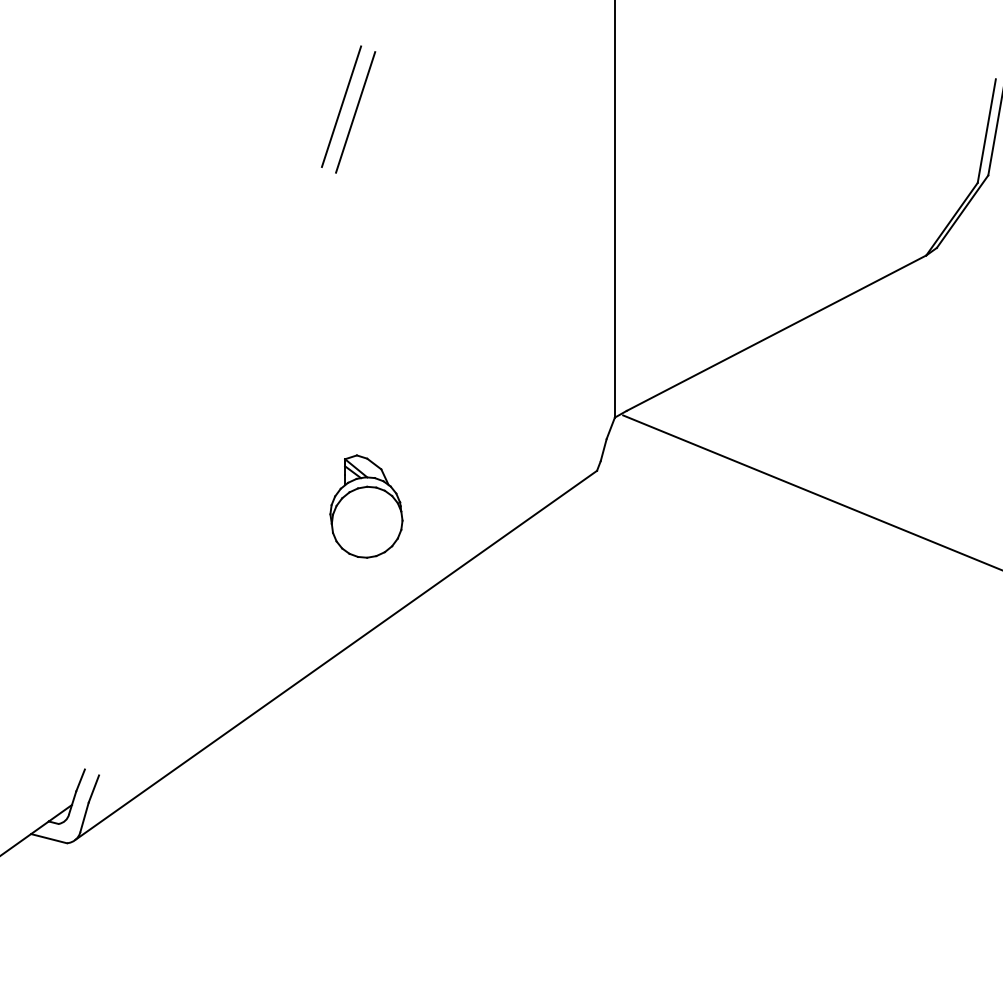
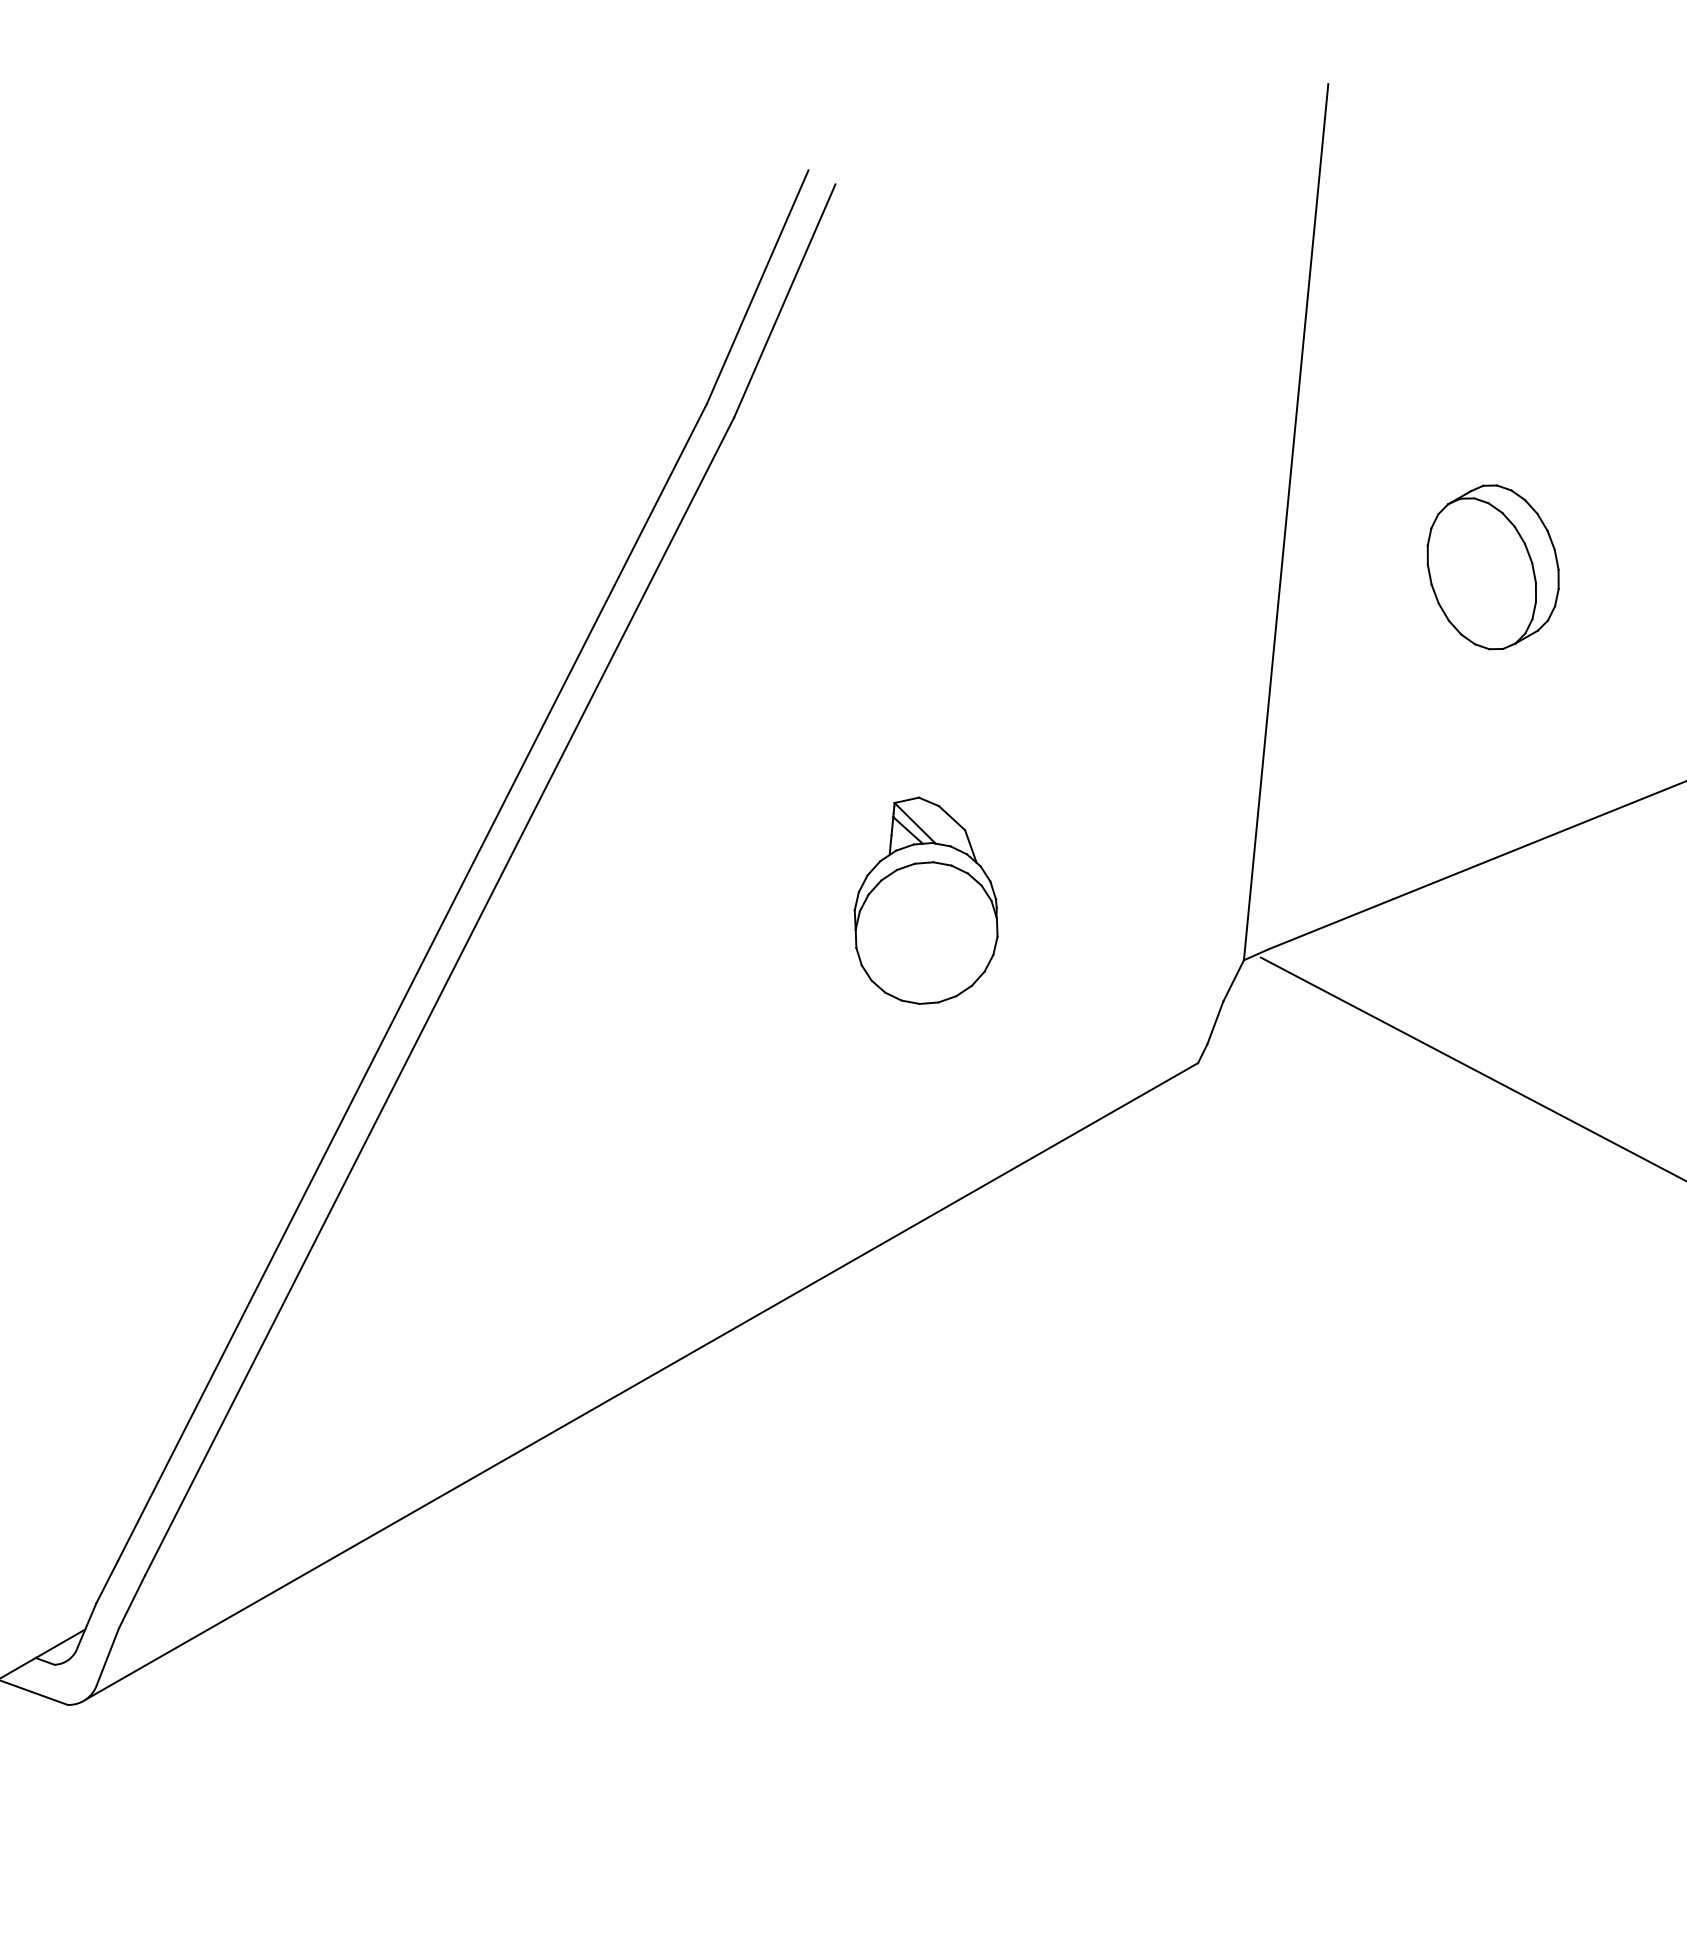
part: (719, 210) -> (1492, 566), added
line: (202, 468) -> (410, 982), added
line: (217, 473) -> (439, 995), added
part: (366, 506) -> (928, 901), moved

